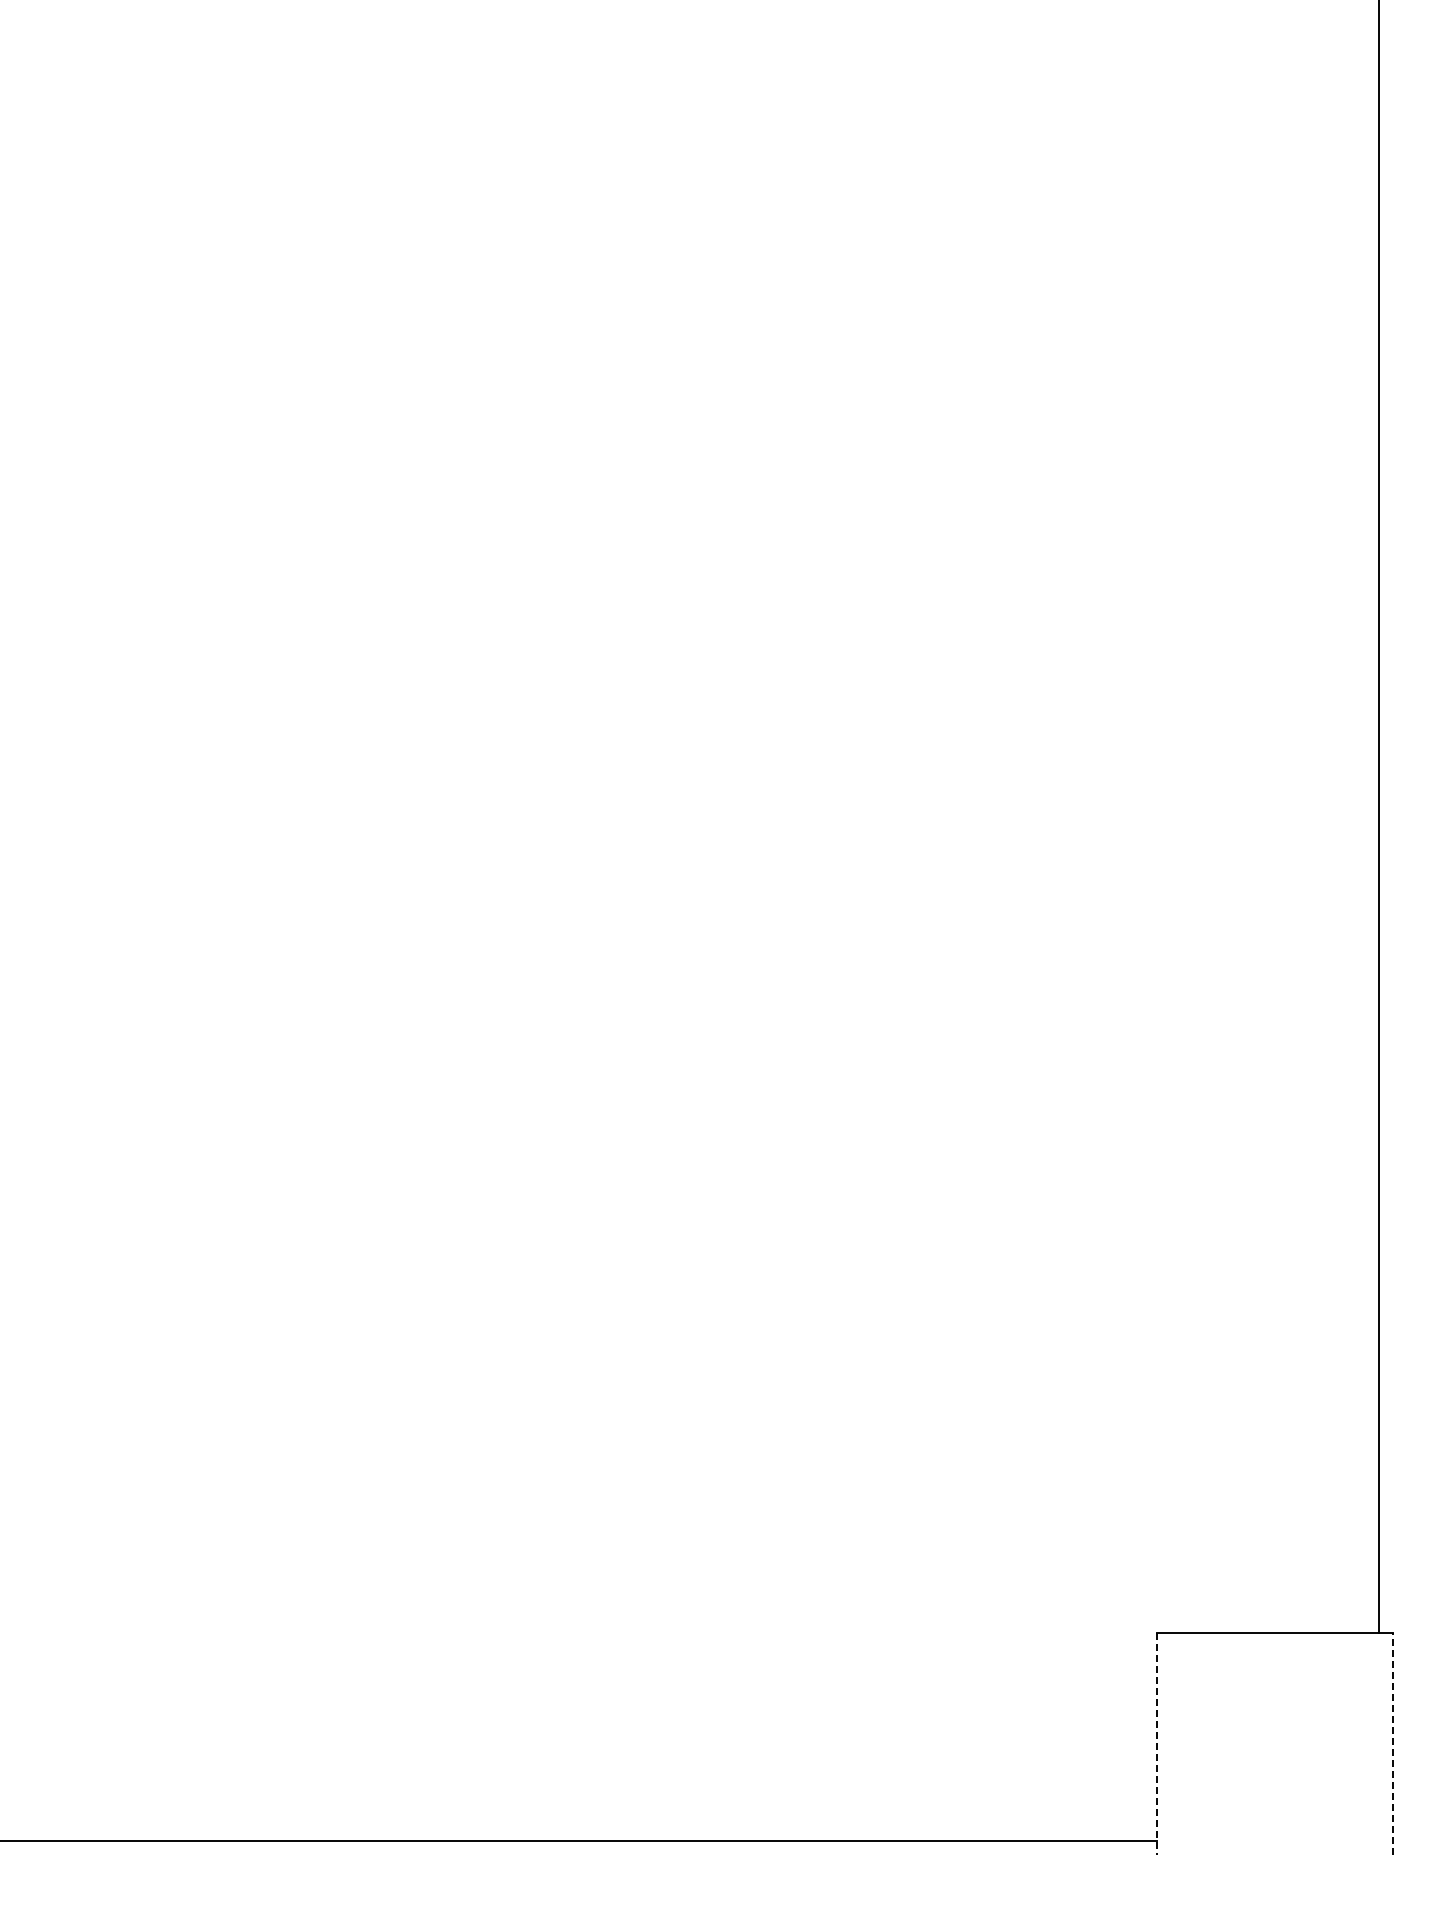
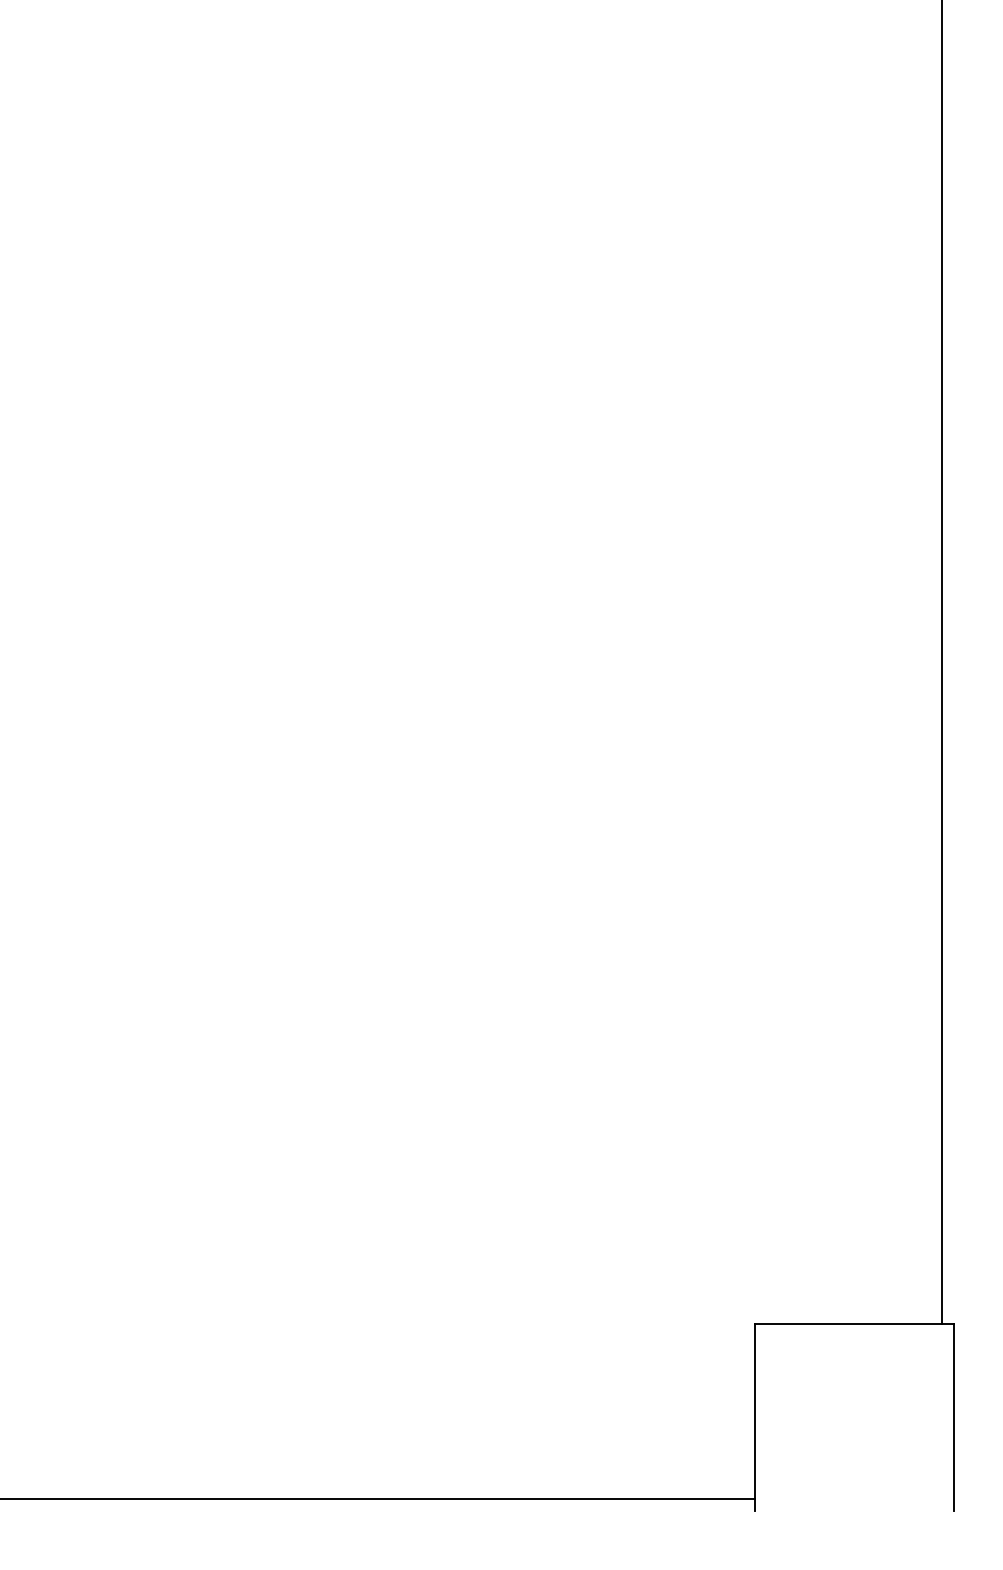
line: (1157, 1743) -> (755, 1416), dashed -> solid
line: (1392, 1743) -> (953, 1416), dashed -> solid

